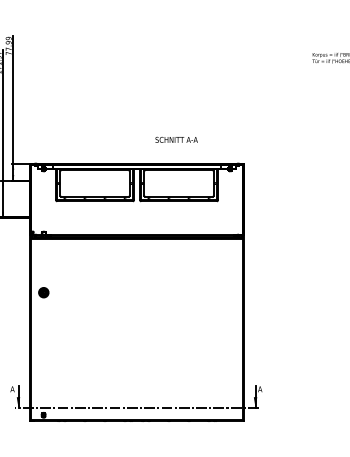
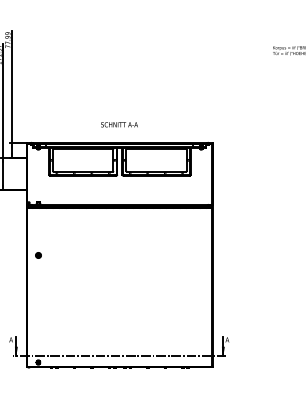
text: (176, 139) -> (119, 124), moved
part: (43, 292) -> (38, 255), size x0.62

